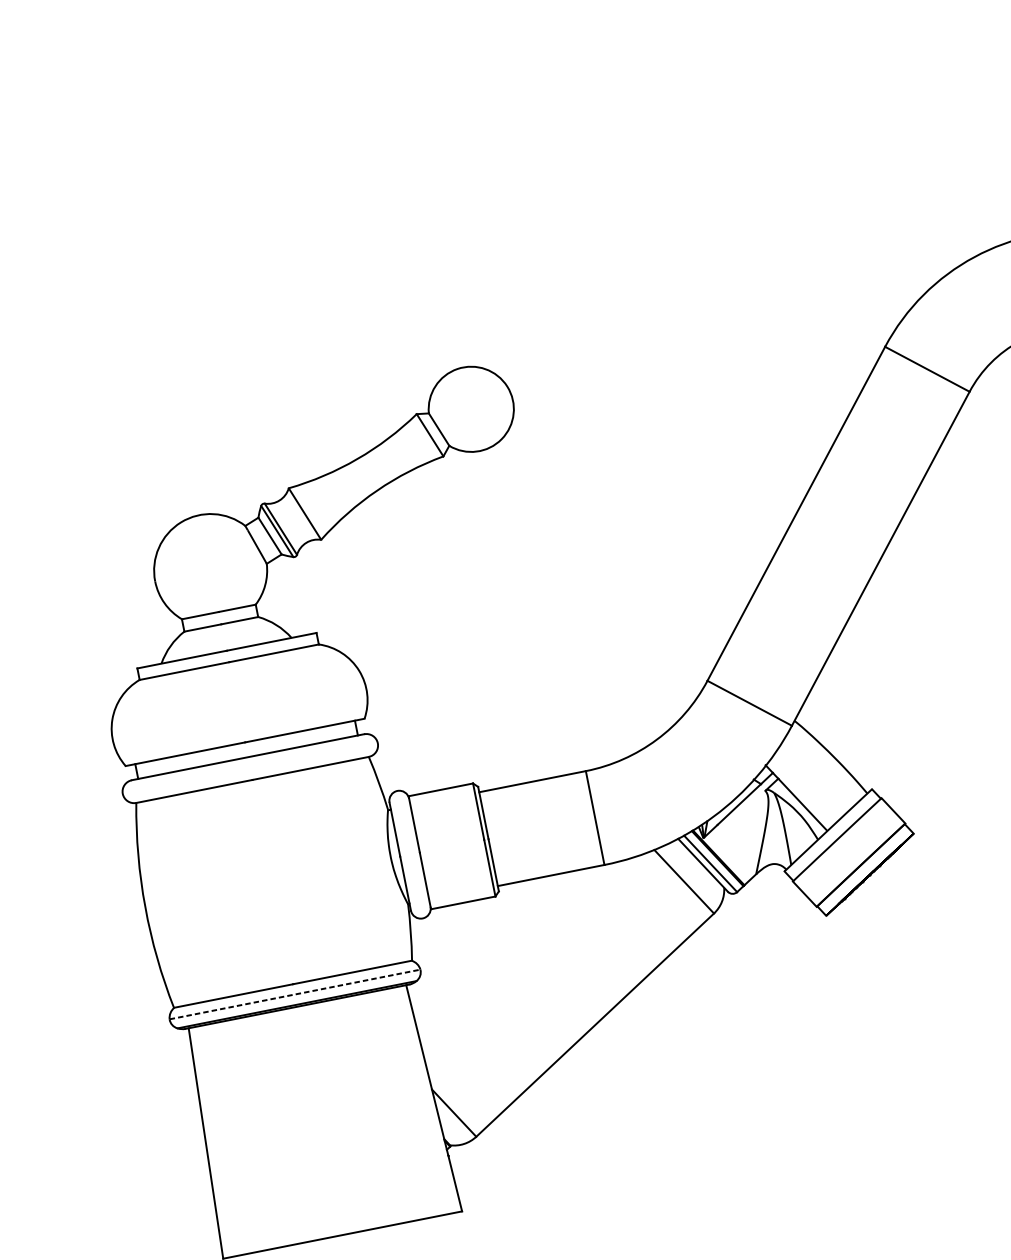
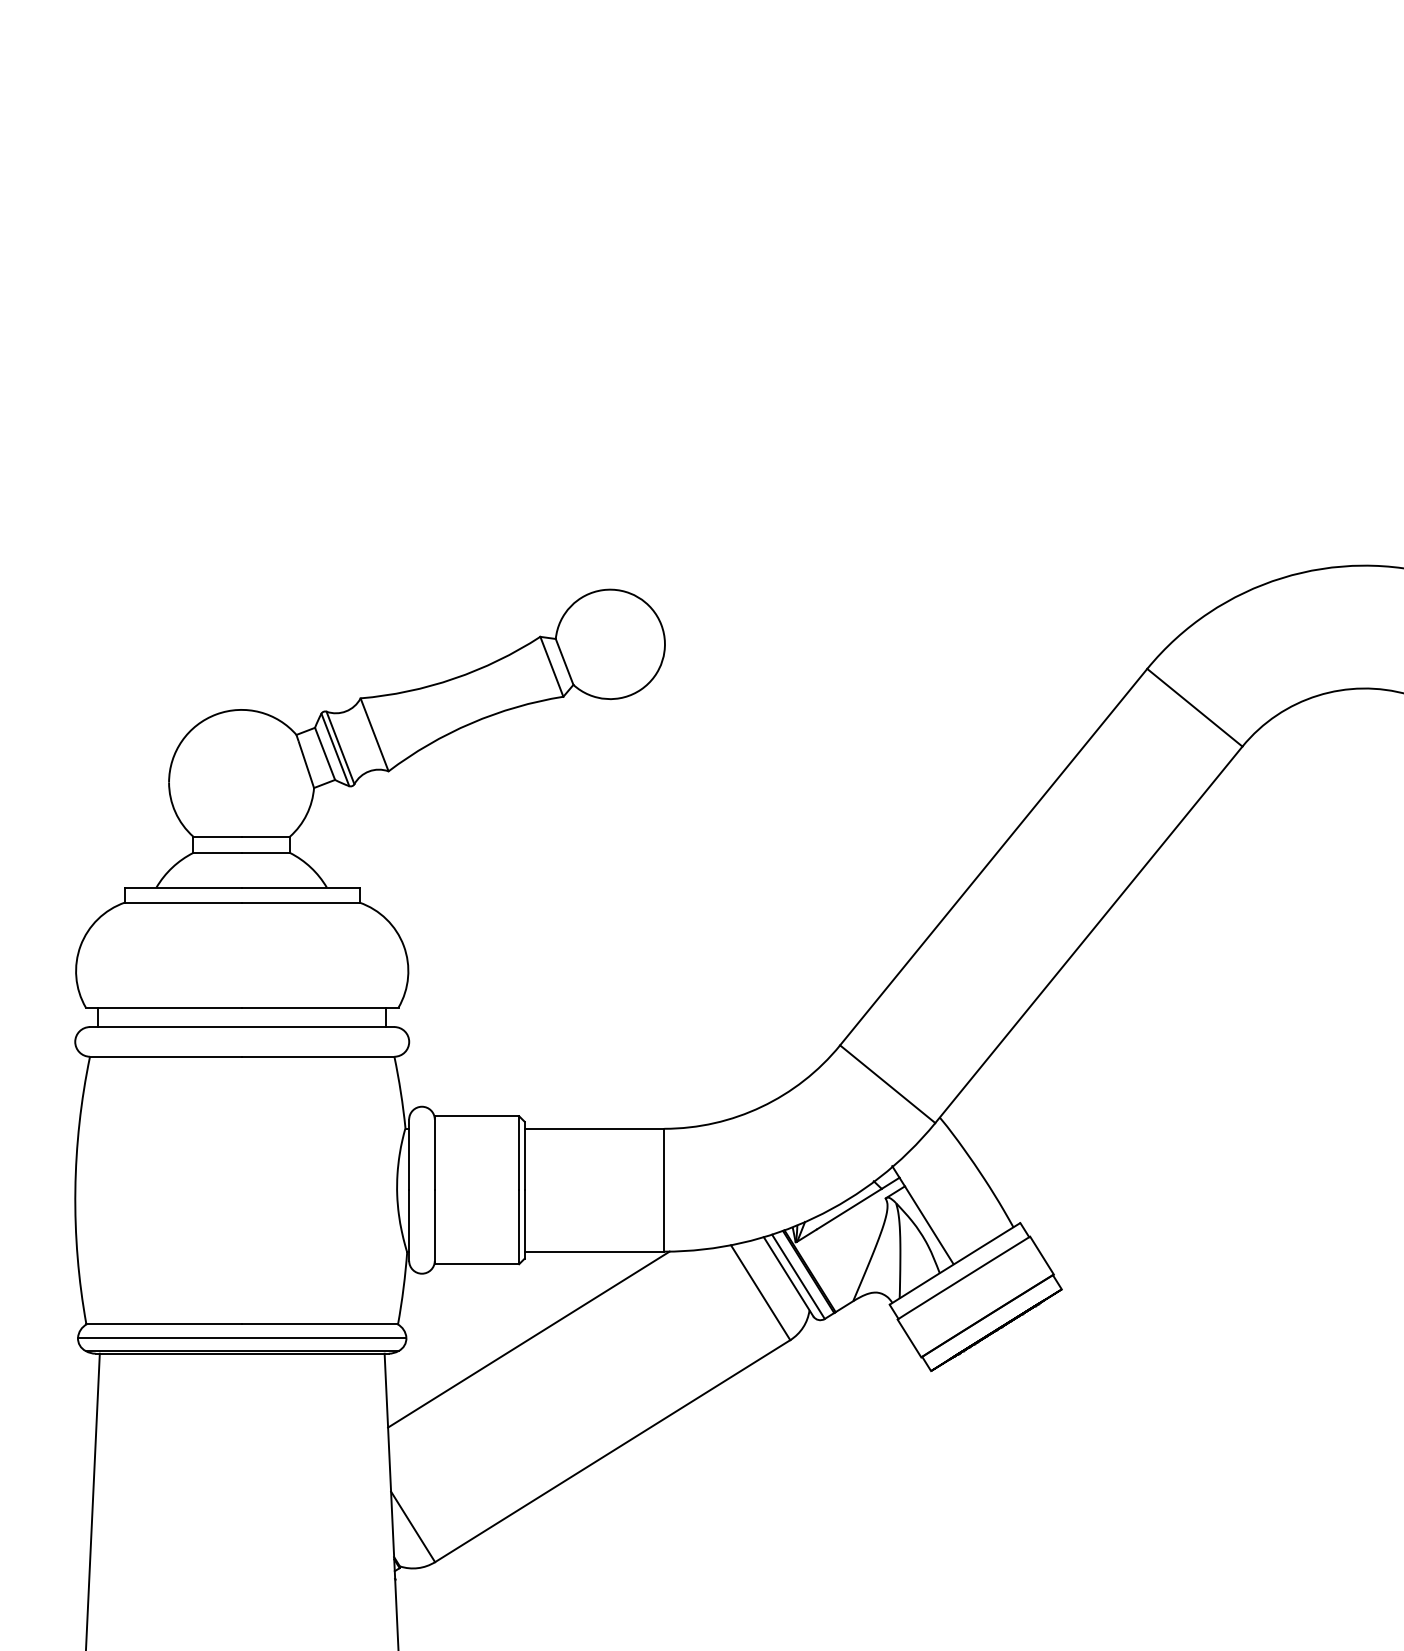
line: (513, 952) -> (528, 1339), added
line: (295, 994) -> (242, 1337), dashed -> solid

